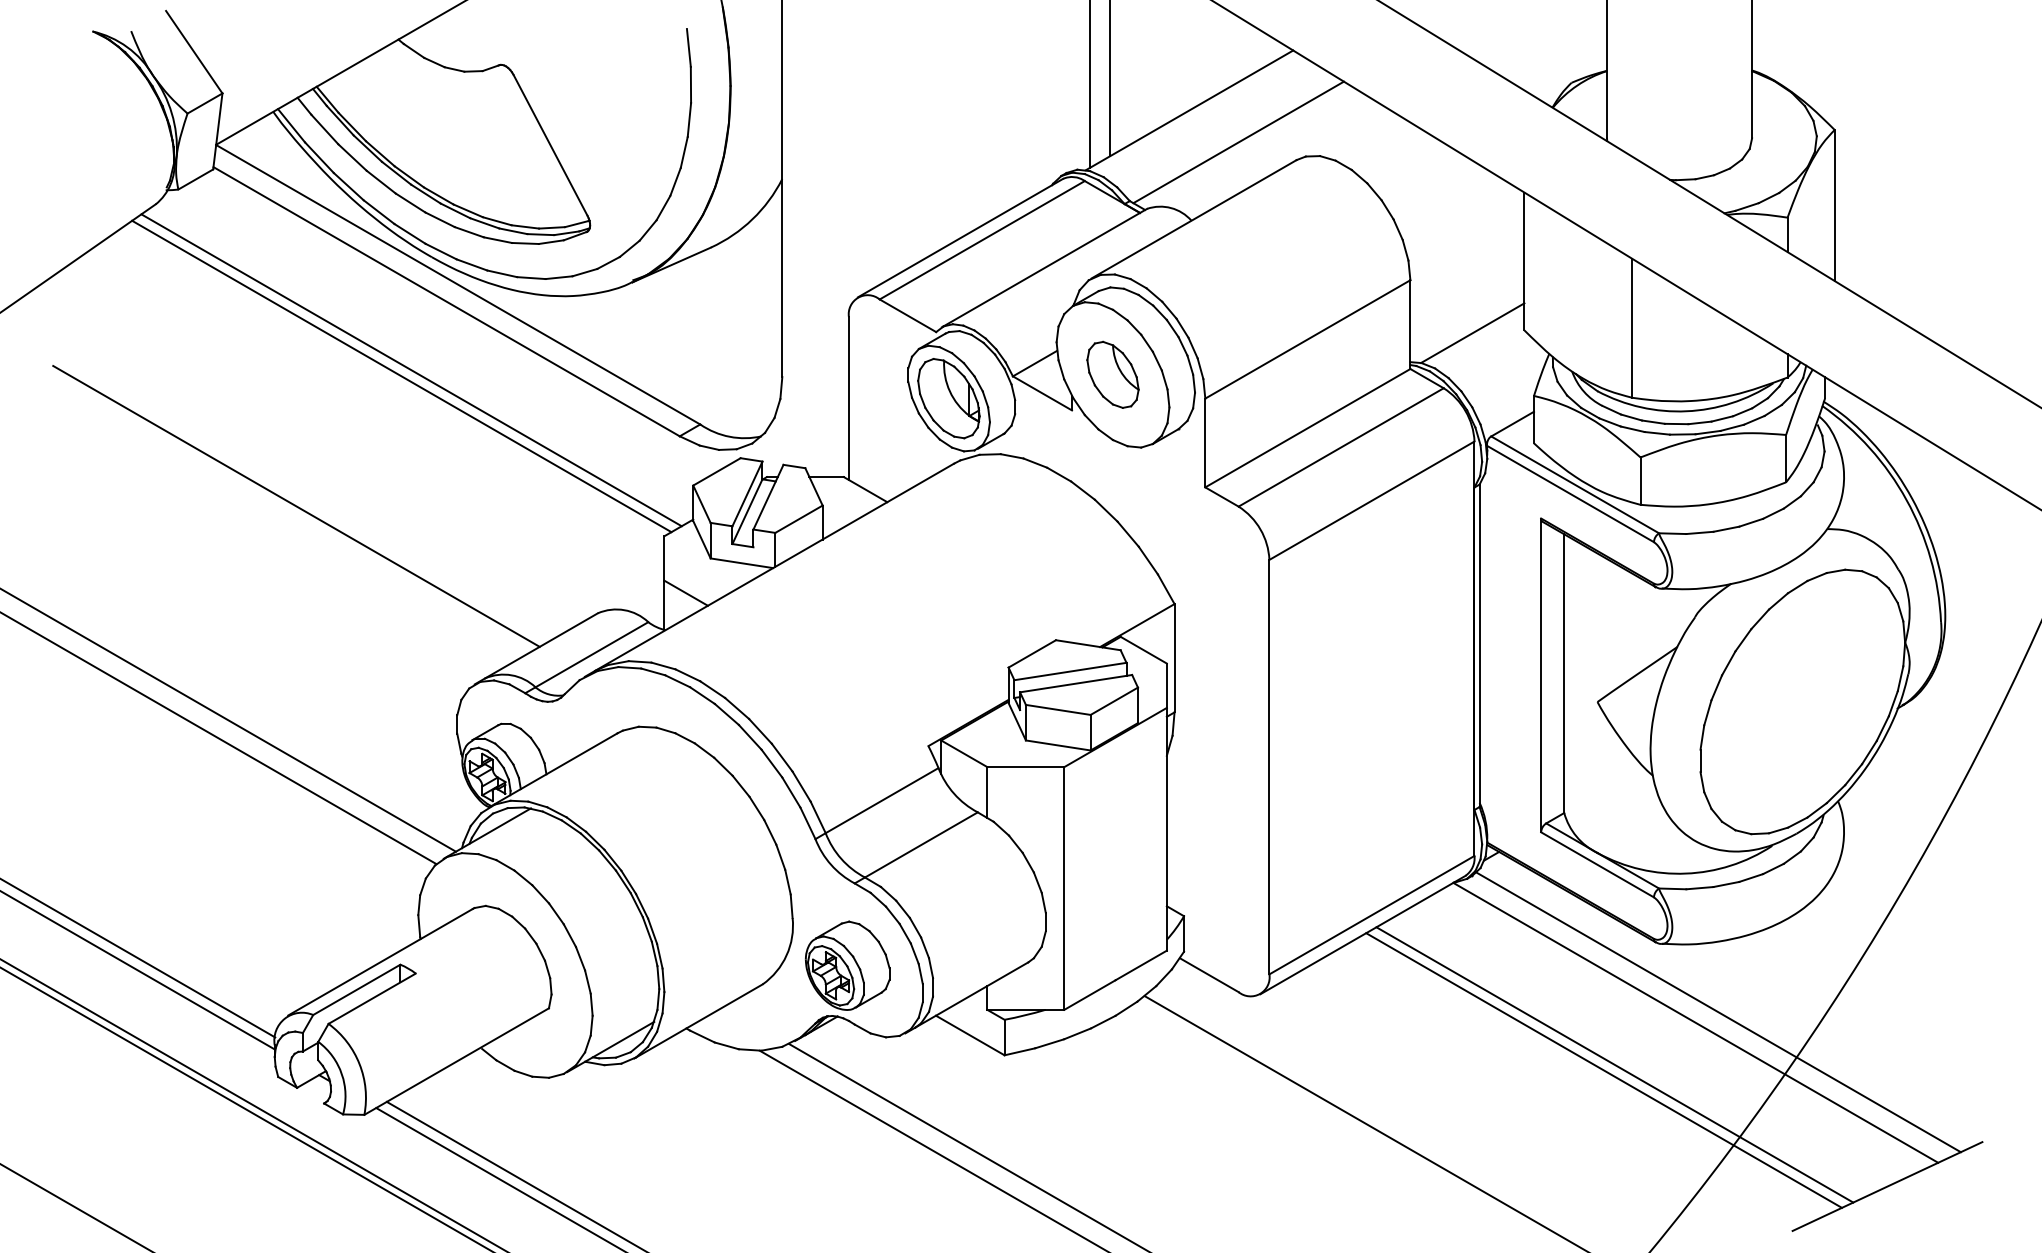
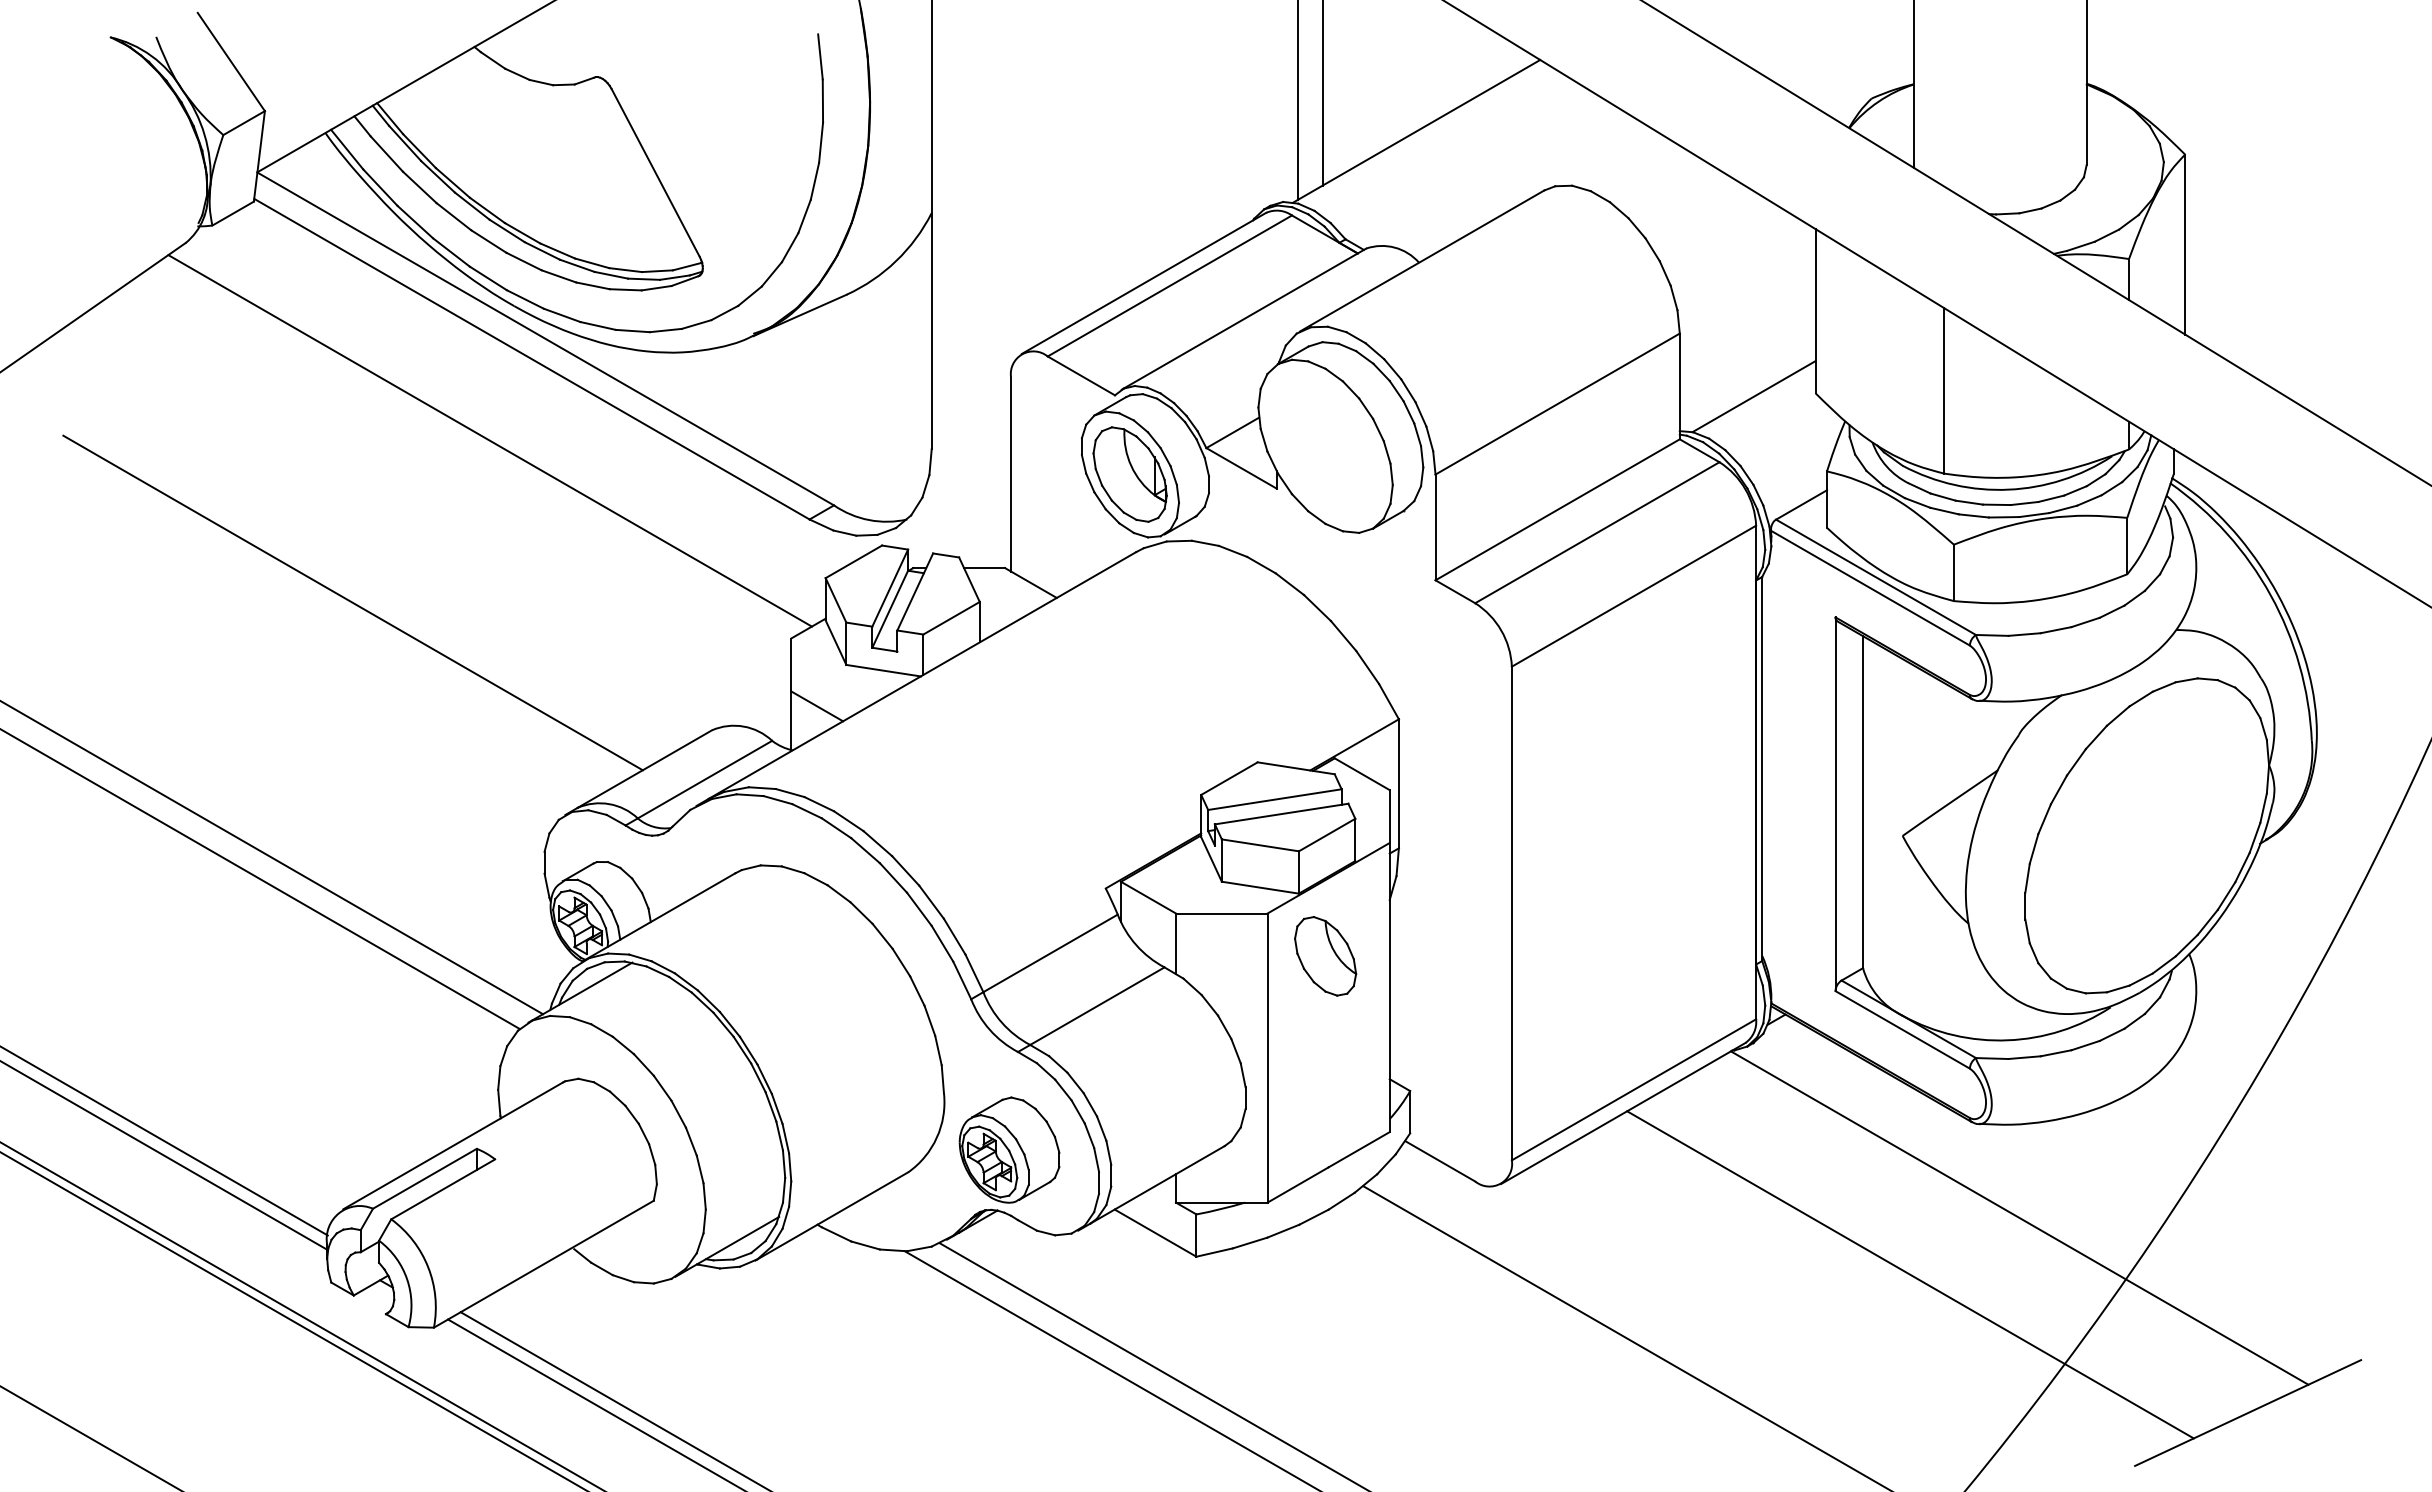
line: (1238, 142) -> (1474, 169), removed
line: (401, 375) -> (478, 447), removed
part: (1112, 375) -> (1325, 956), moved
line: (1718, 1012) -> (2046, 1205), removed
line: (1615, 1065) -> (1923, 1268), removed

